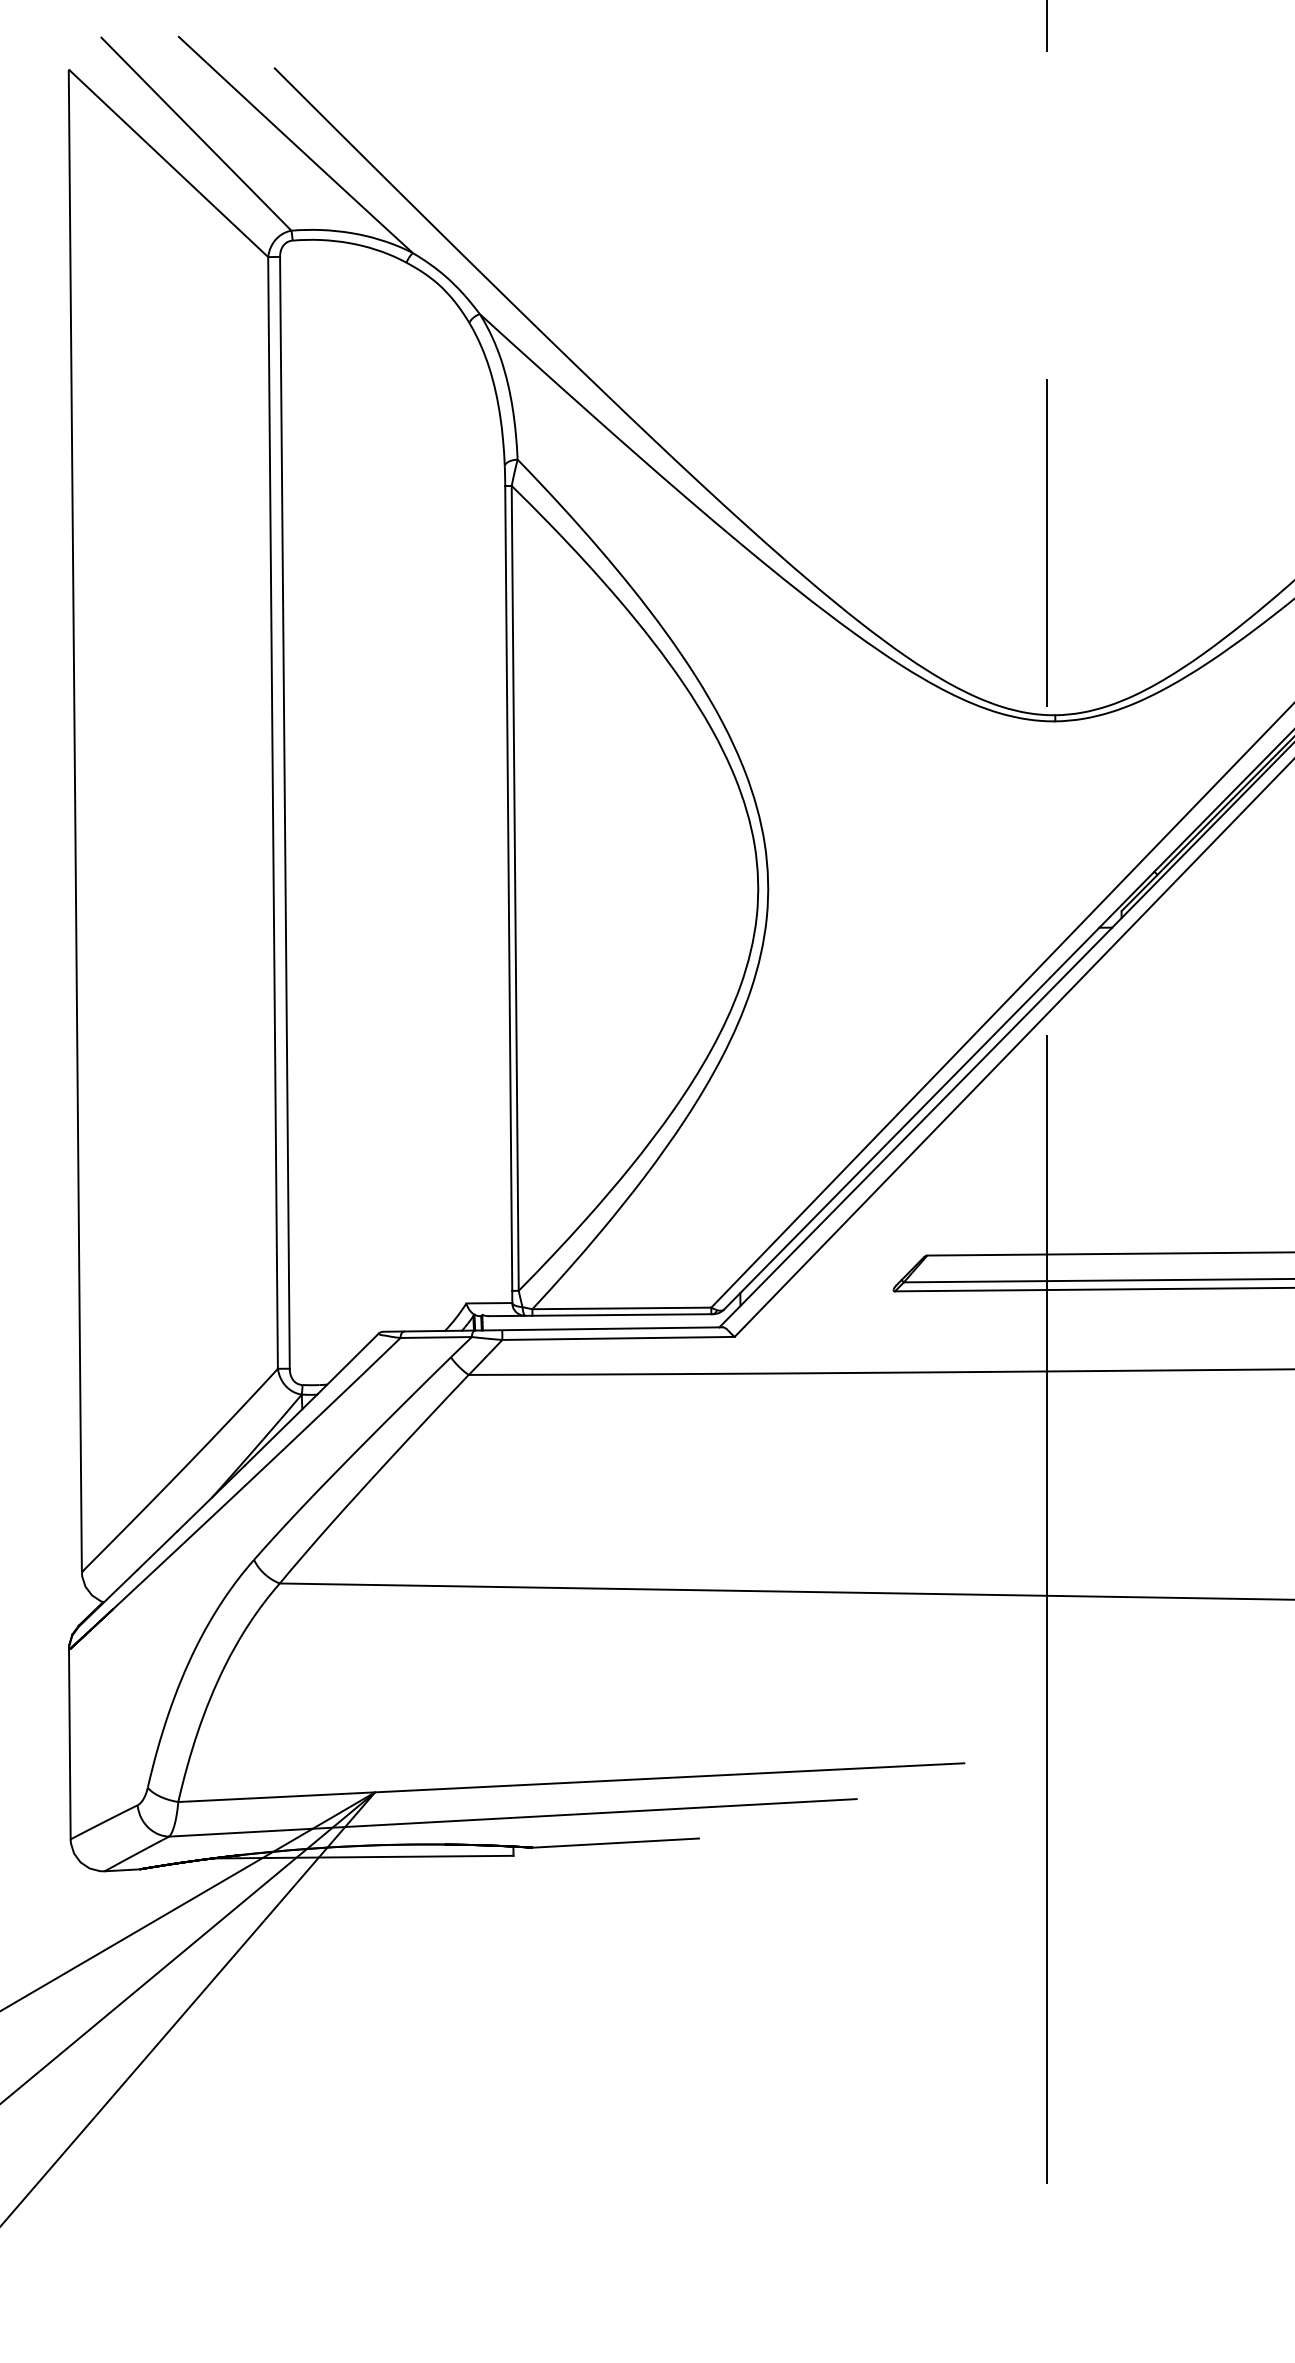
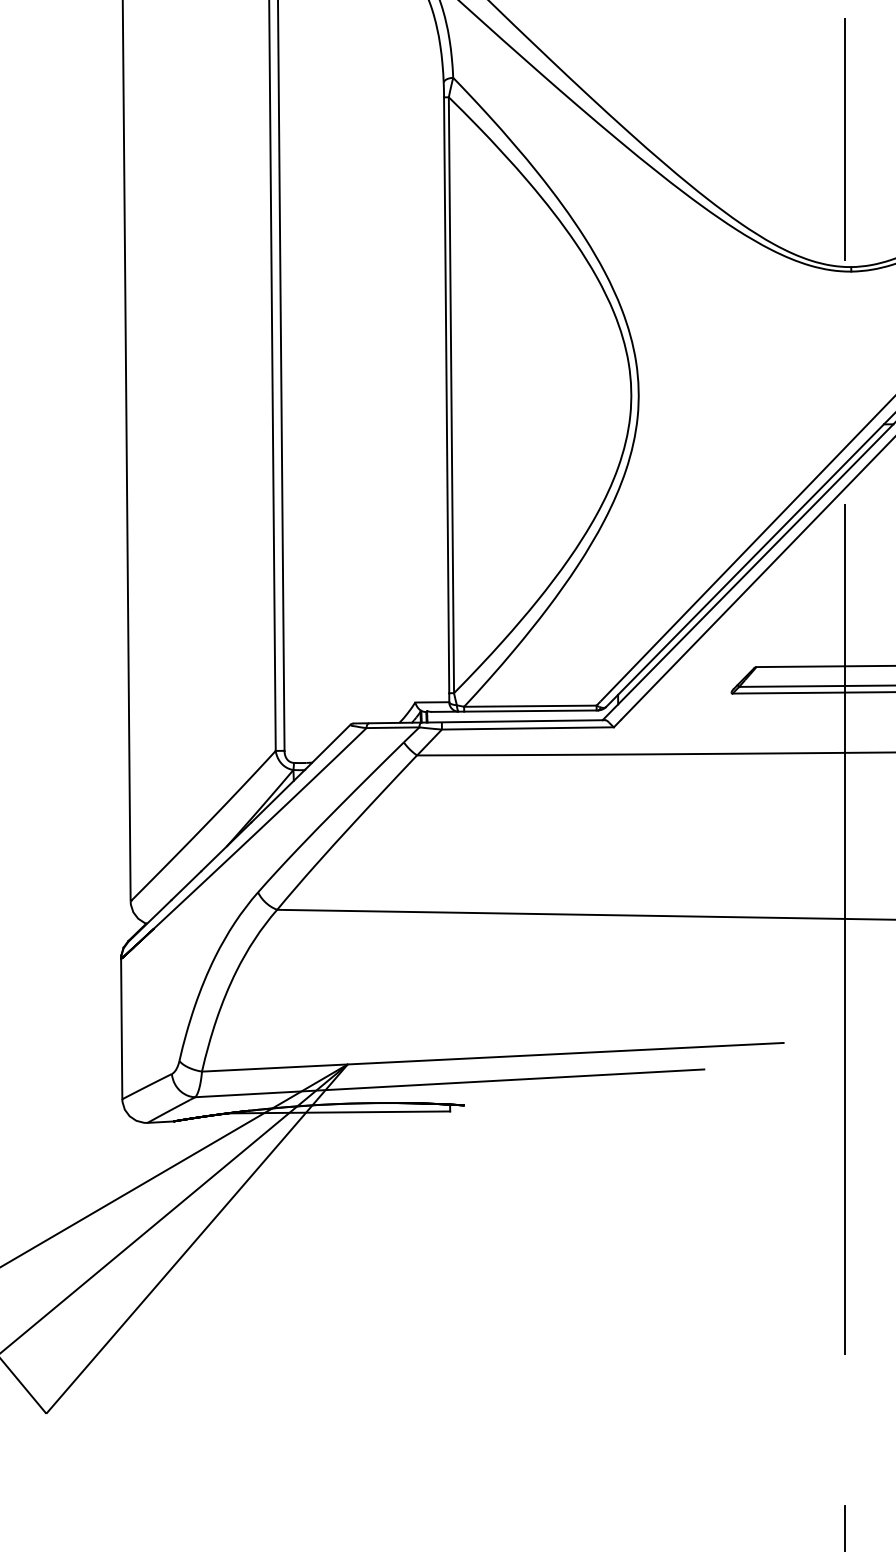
line: (616, 1842) -> (526, 1101), removed

